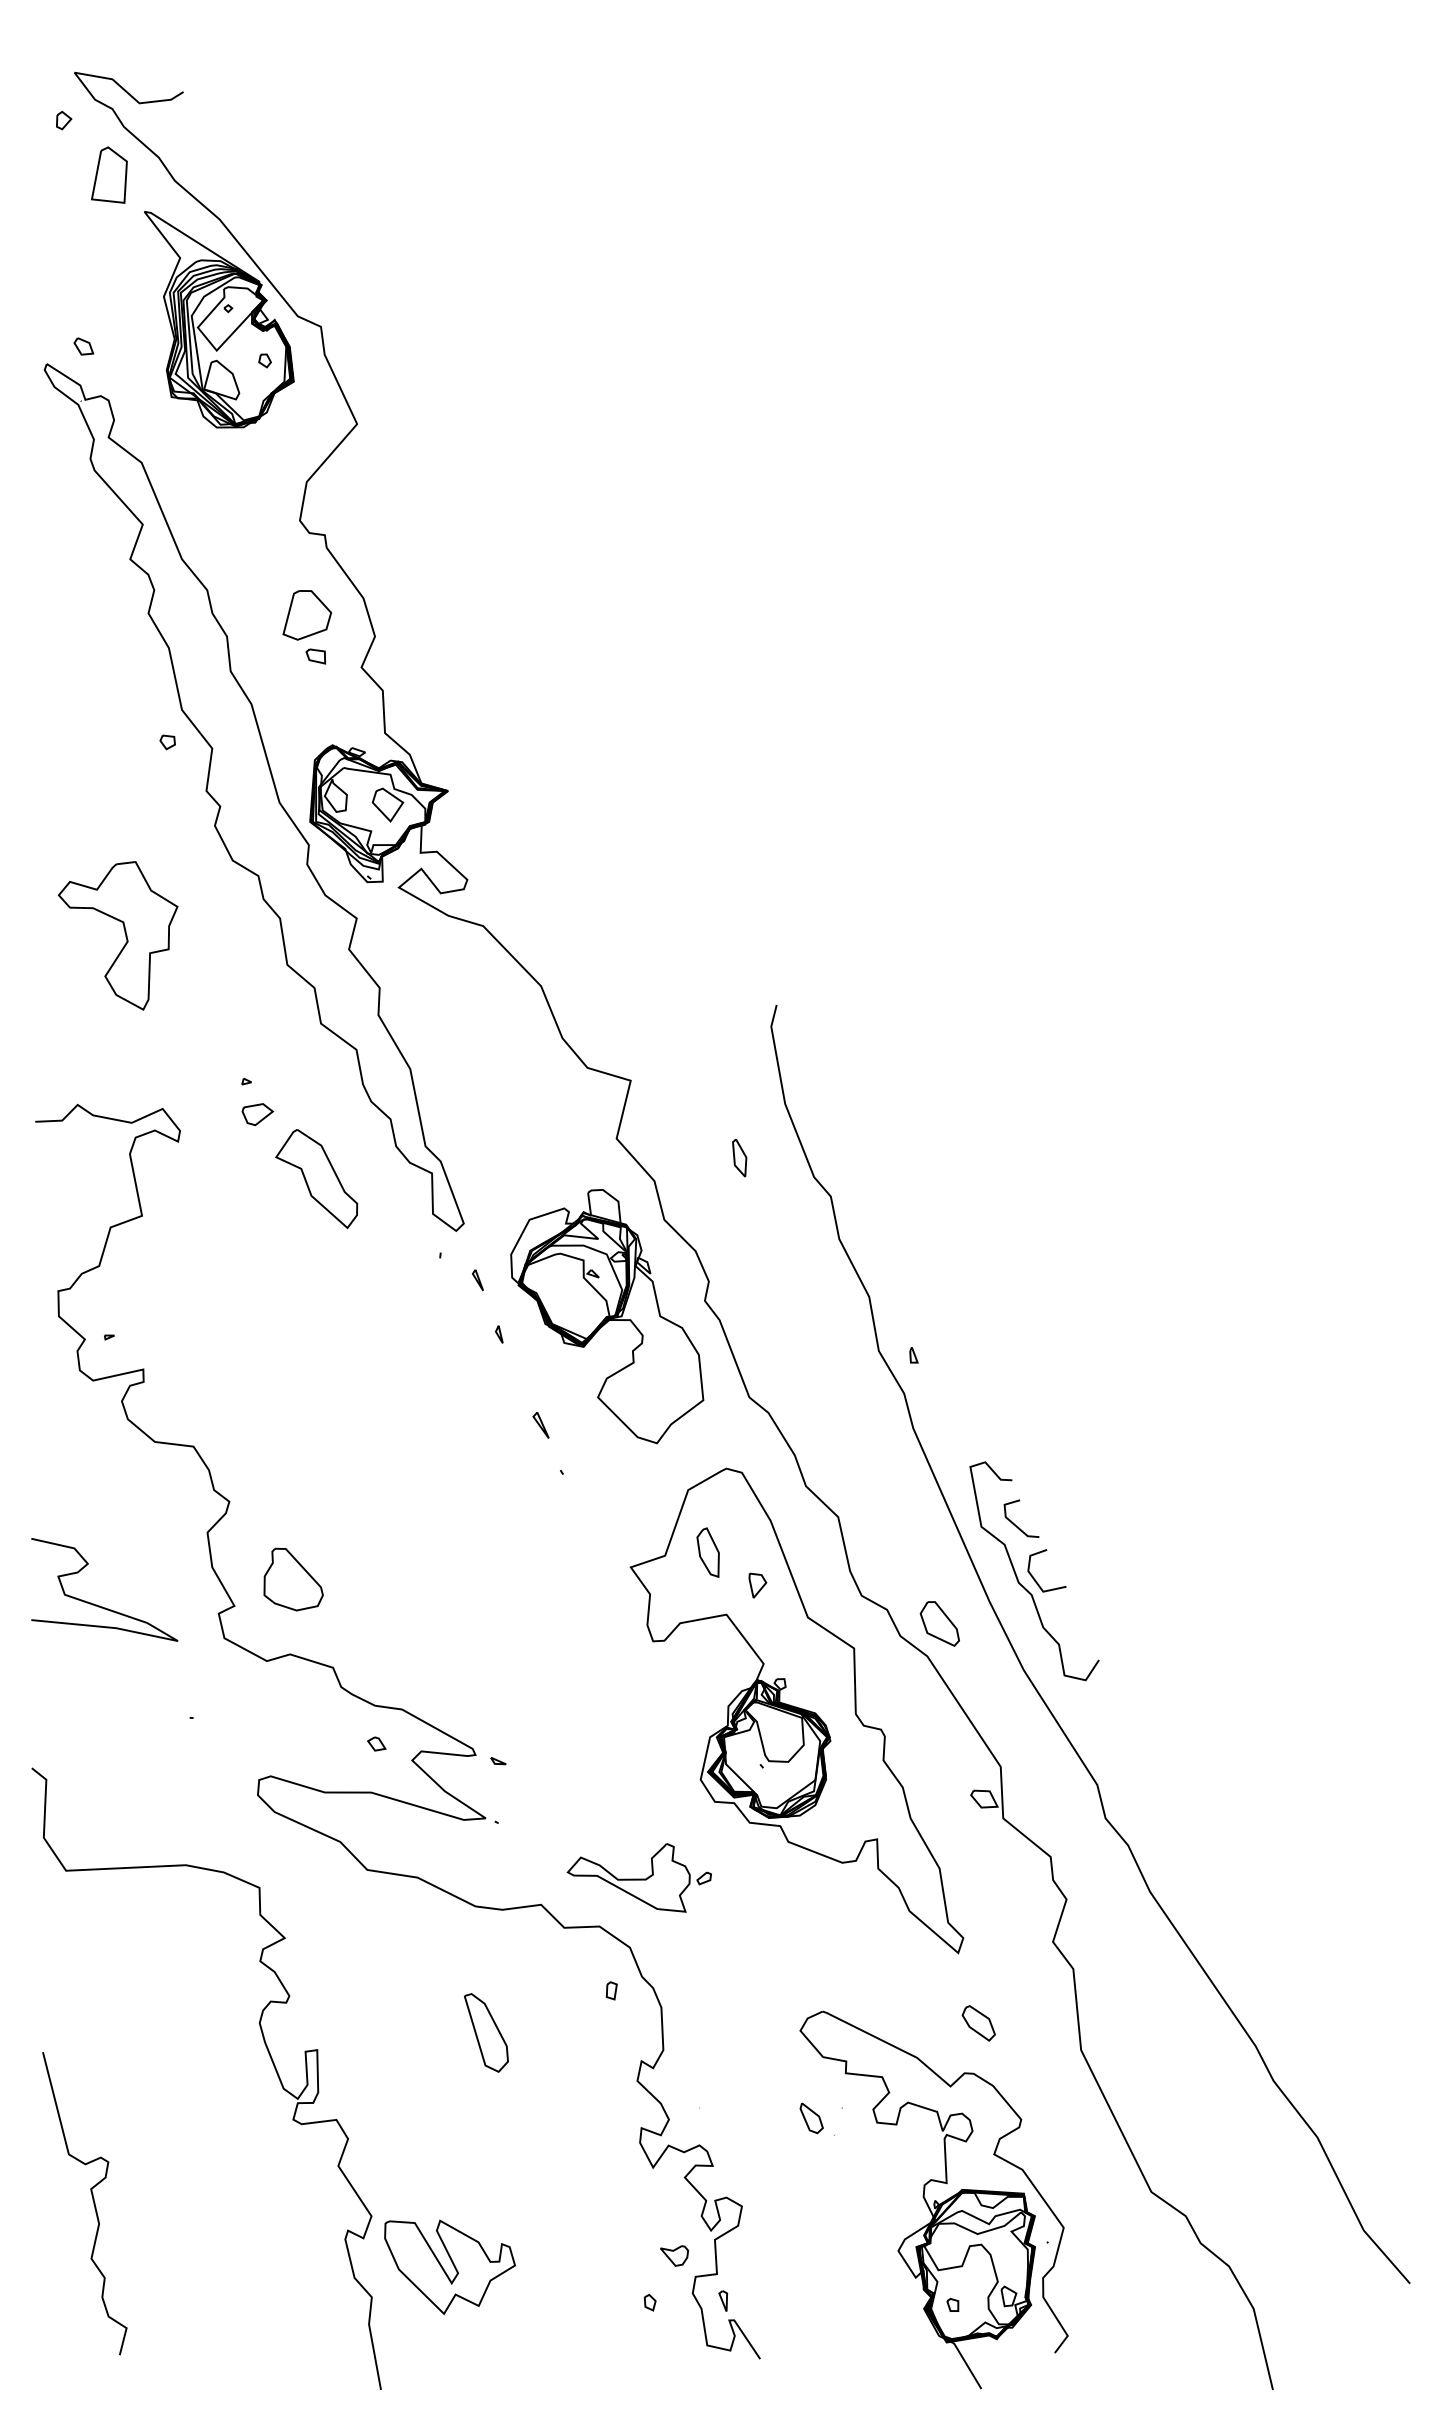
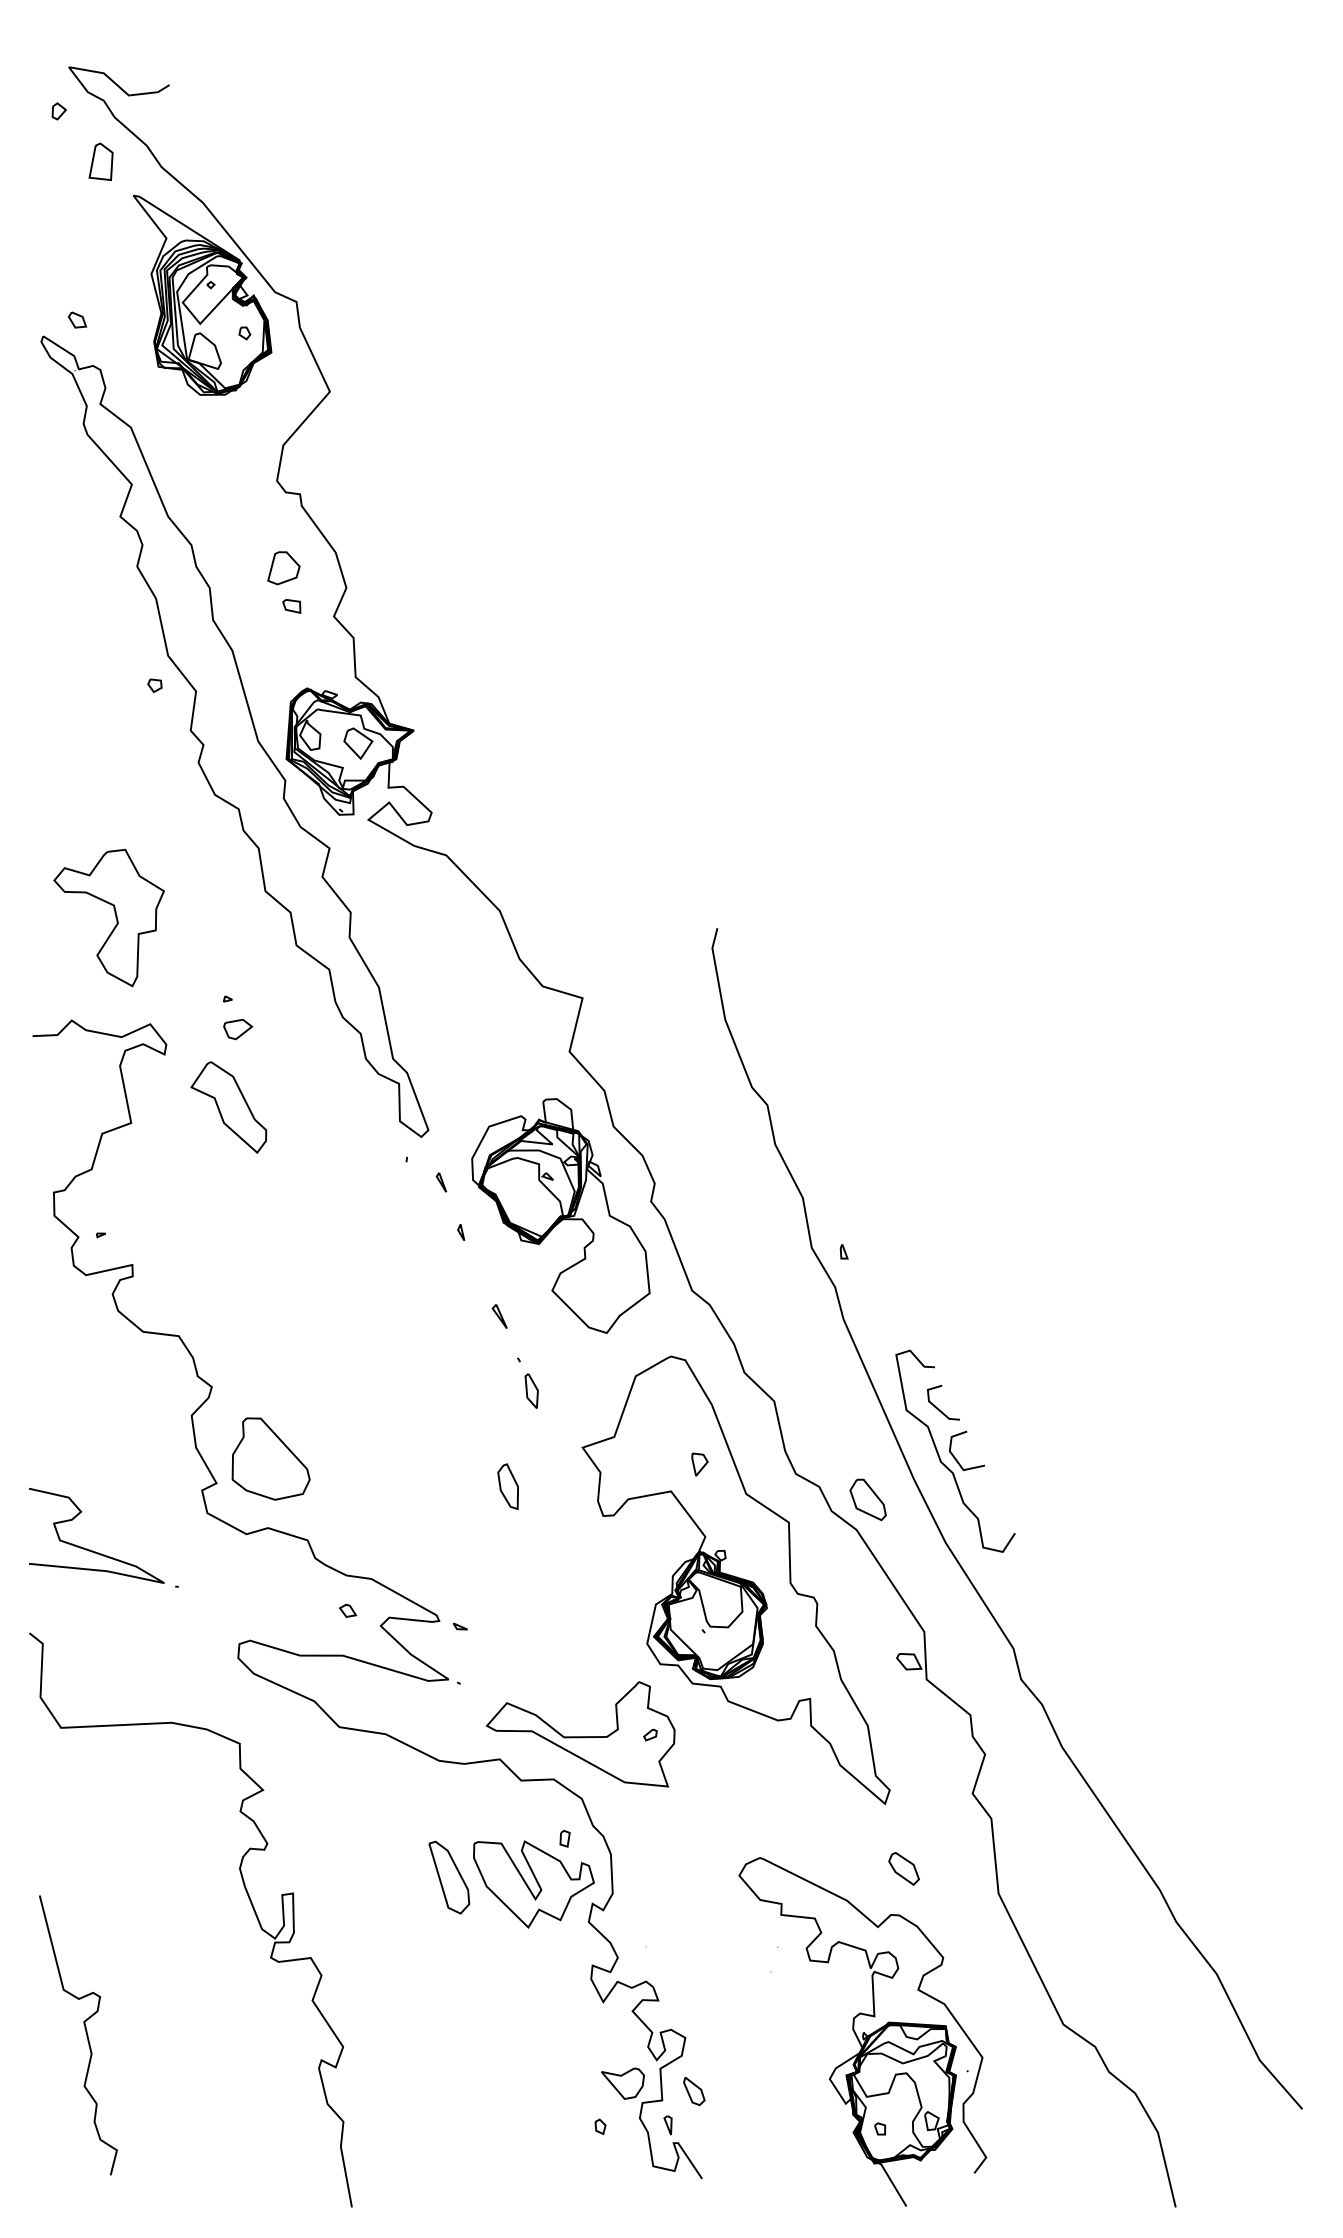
part: (109, 174) -> (101, 161), size x0.71
part: (307, 614) -> (284, 567), size x0.71
part: (124, 932) -> (115, 914), moved
part: (739, 1158) -> (531, 1391), moved
part: (316, 1179) -> (228, 1107), moved
part: (707, 1552) -> (507, 1486), moved
part: (293, 1579) -> (271, 1458), size x1.43
curve: (99, 1605) -> (91, 1550), moved
part: (628, 1877) -> (580, 1734), size x1.67
part: (811, 2118) -> (694, 2091), moved
part: (674, 2255) -> (623, 2083), size x1.67
part: (449, 2267) -> (533, 1884), moved

